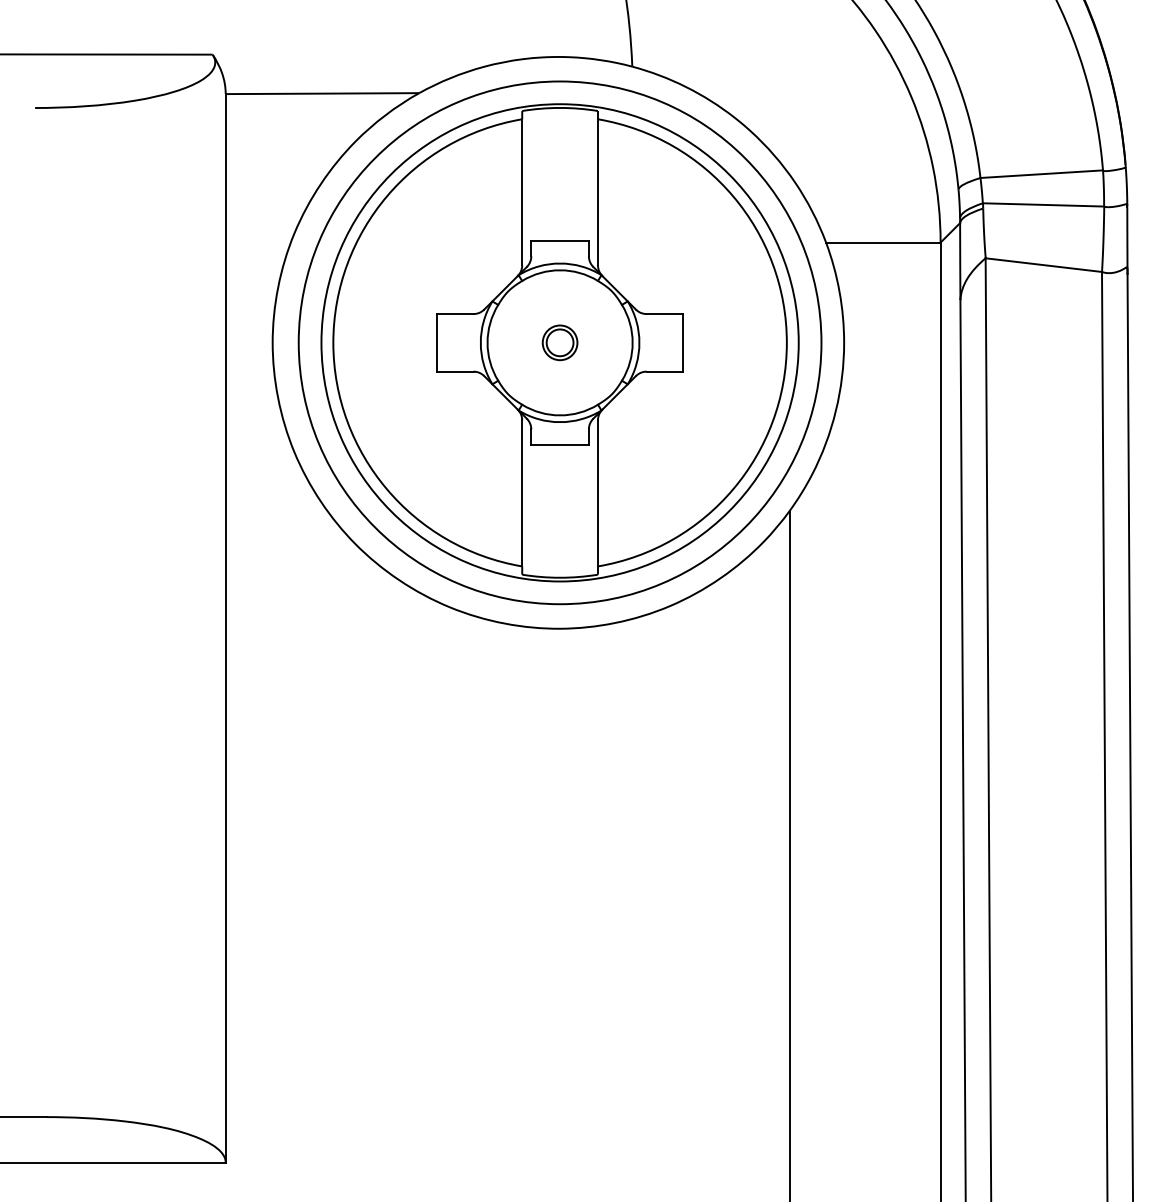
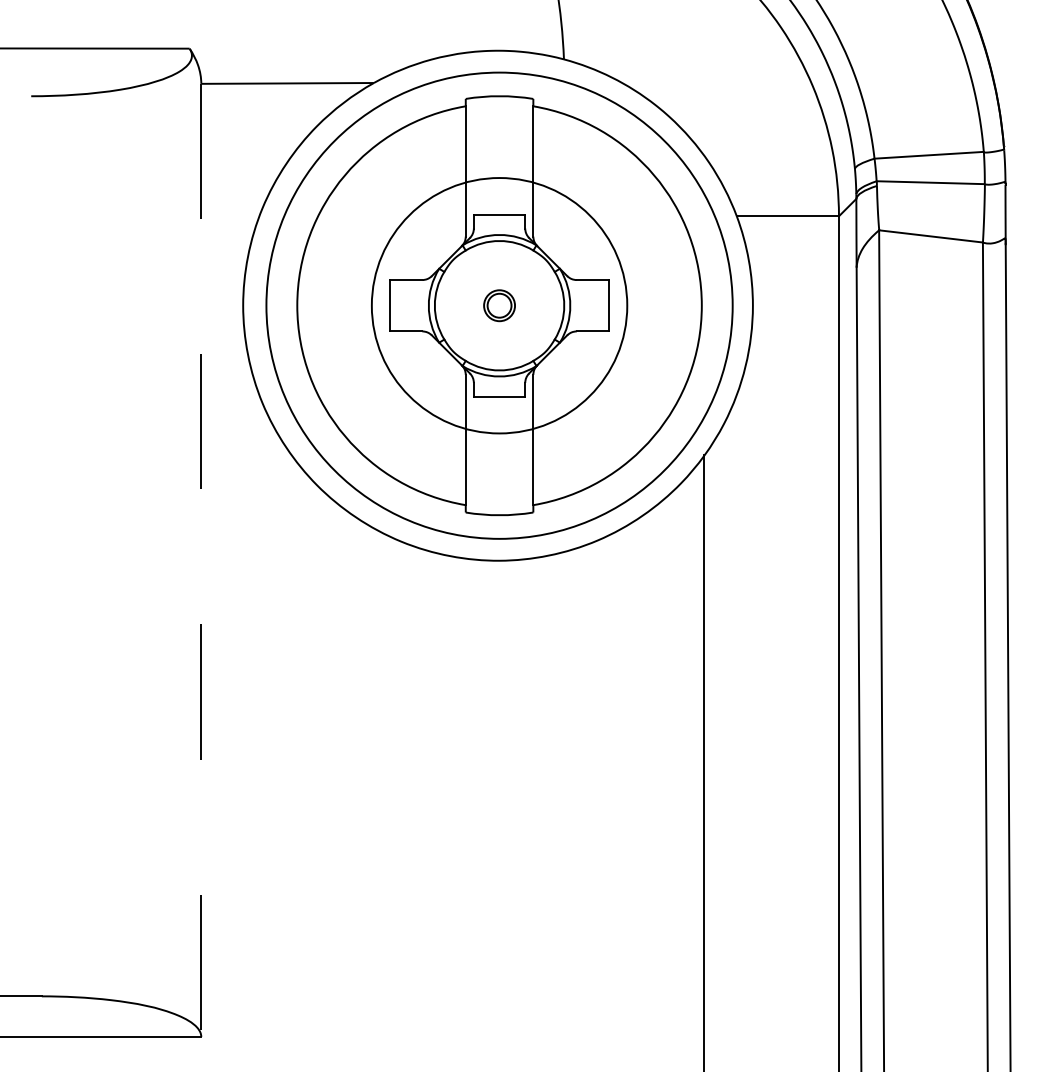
circle: (560, 342) -> (499, 305), size x0.6
line: (225, 628) -> (201, 560), solid -> dashed

